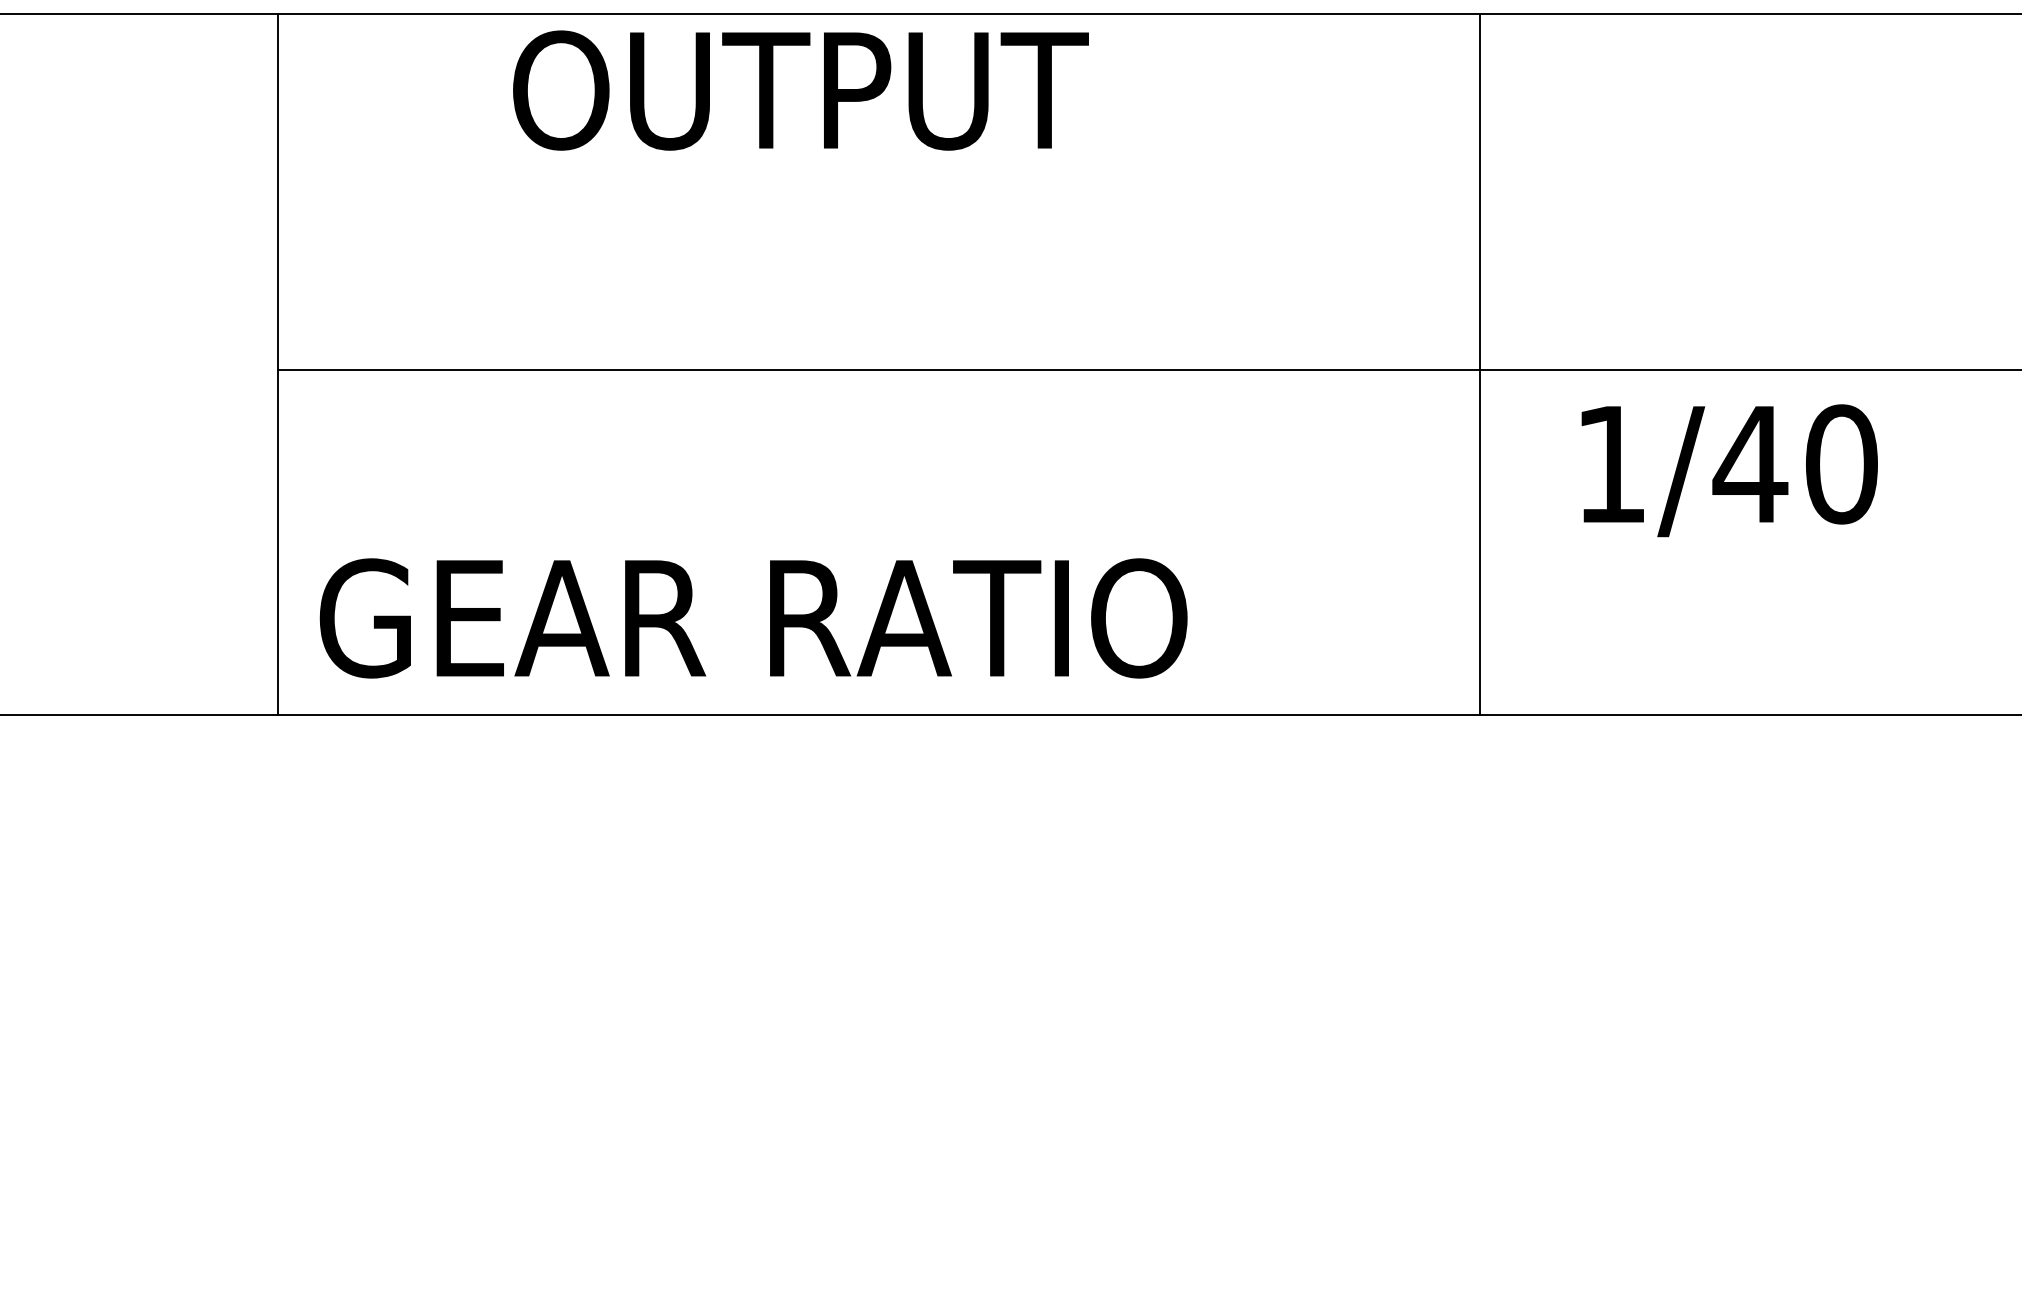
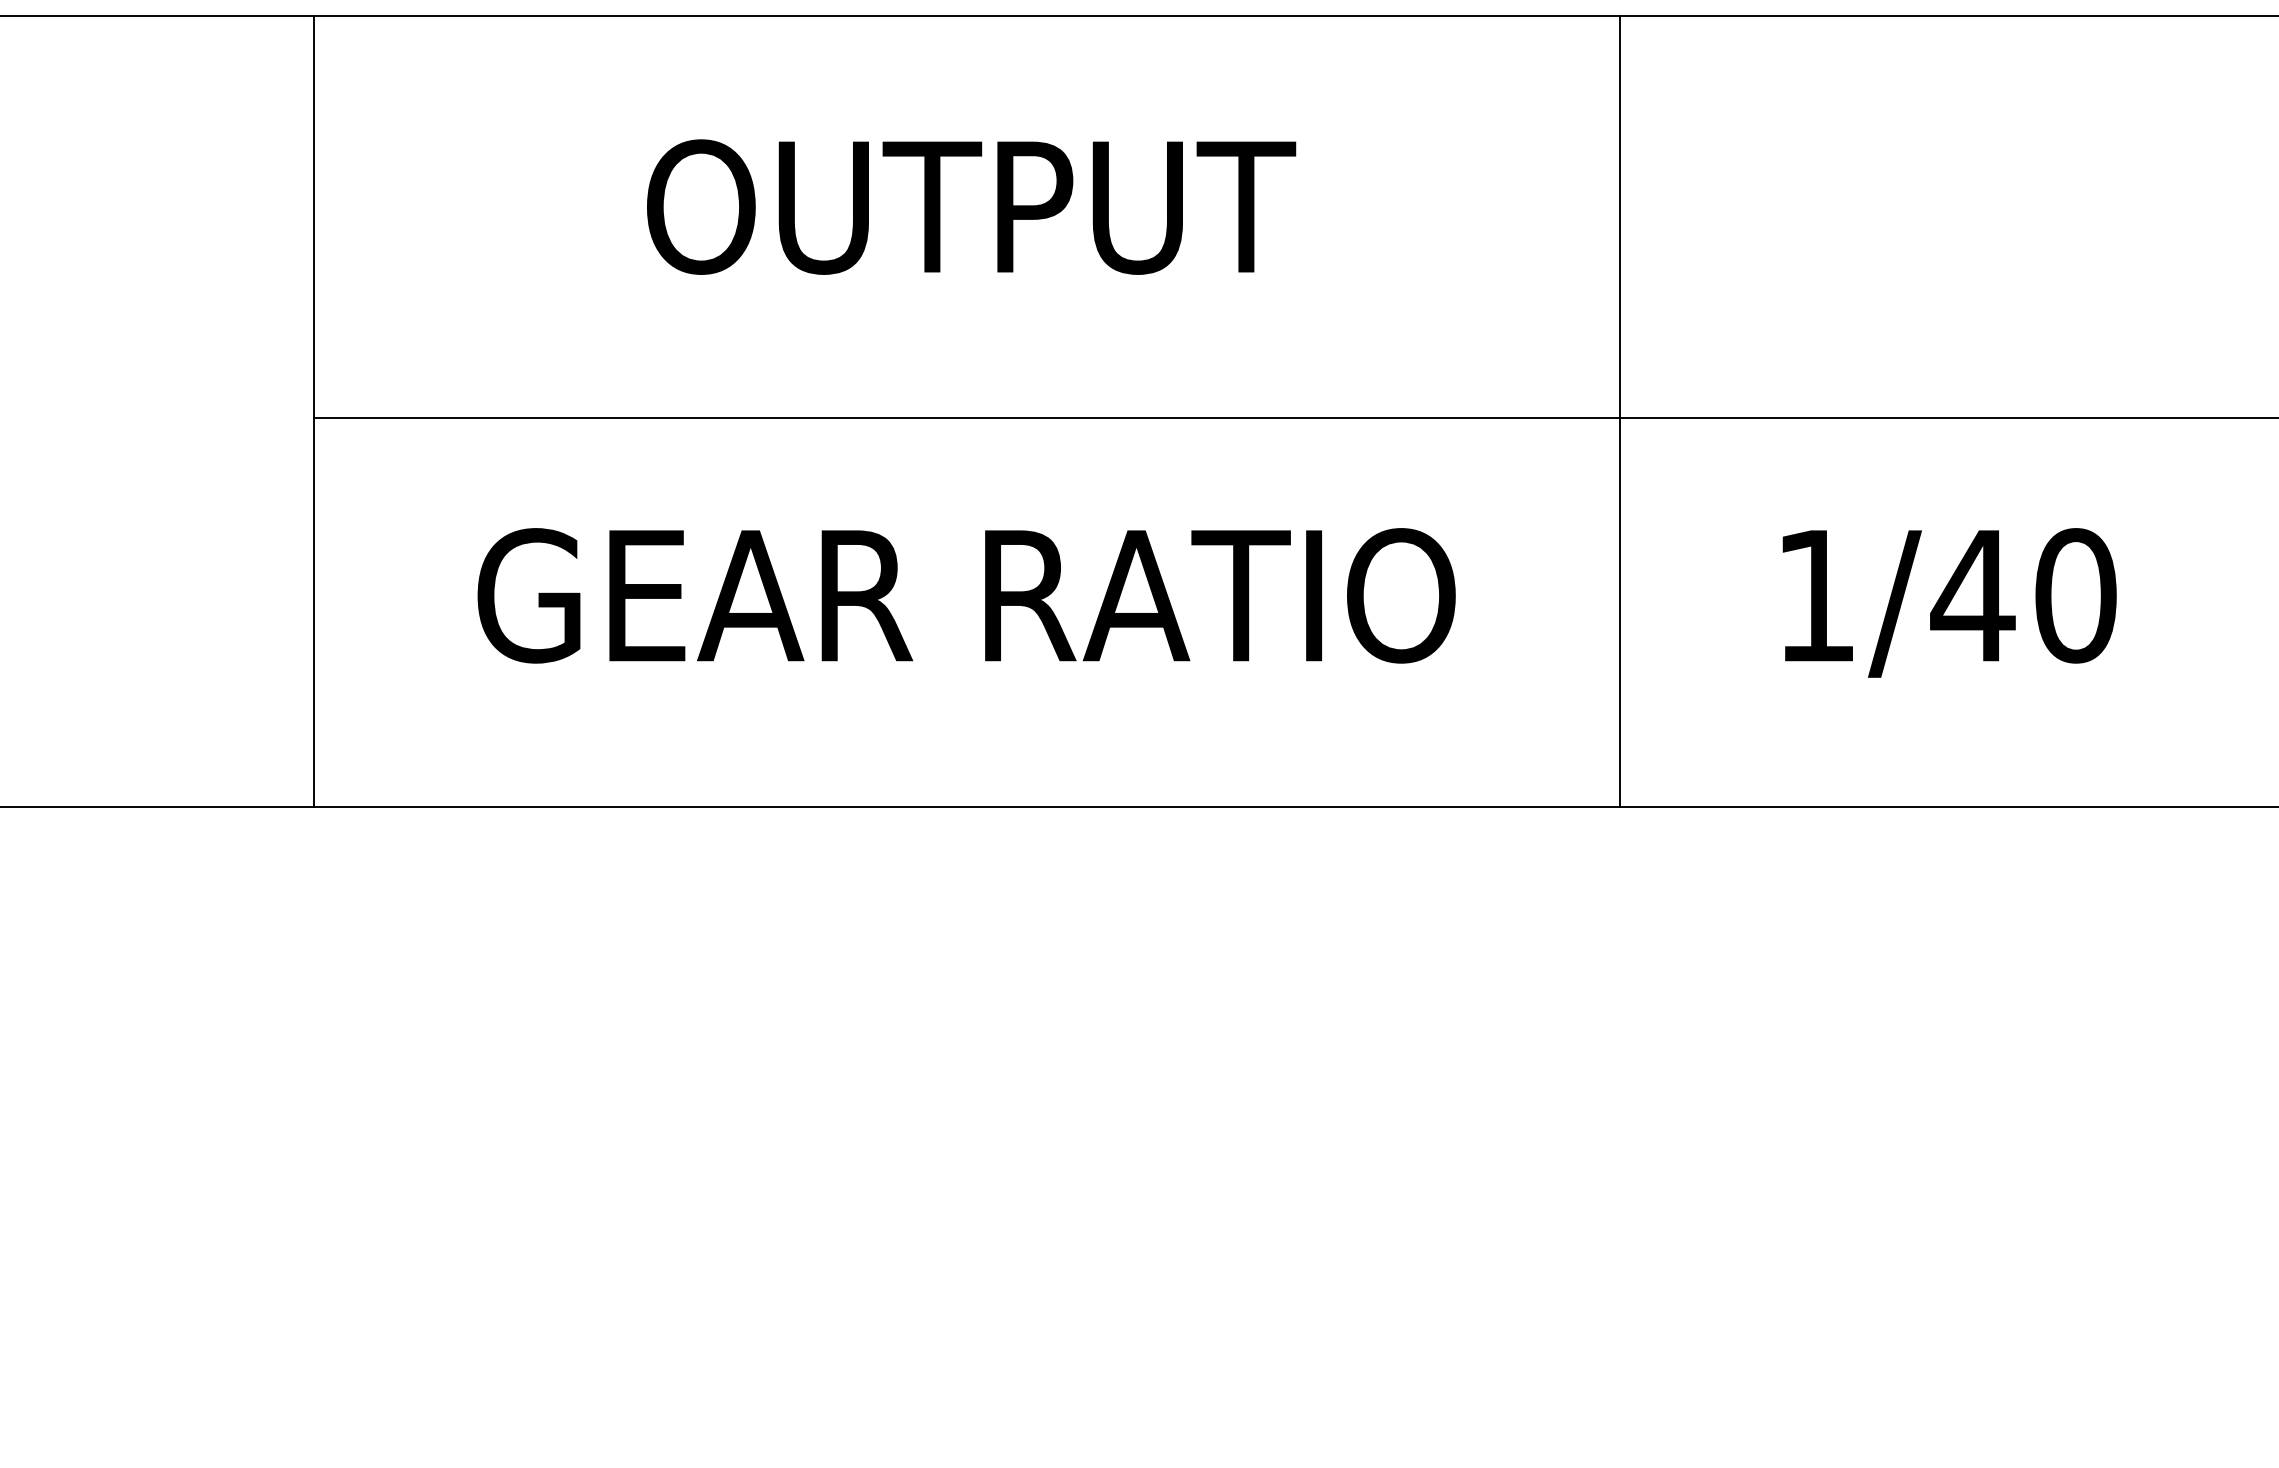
text: (800, 90) -> (970, 207), moved
line: (1480, 364) -> (1620, 411), moved
text: (1729, 470) -> (1949, 602), moved
text: (753, 618) -> (966, 595), moved

